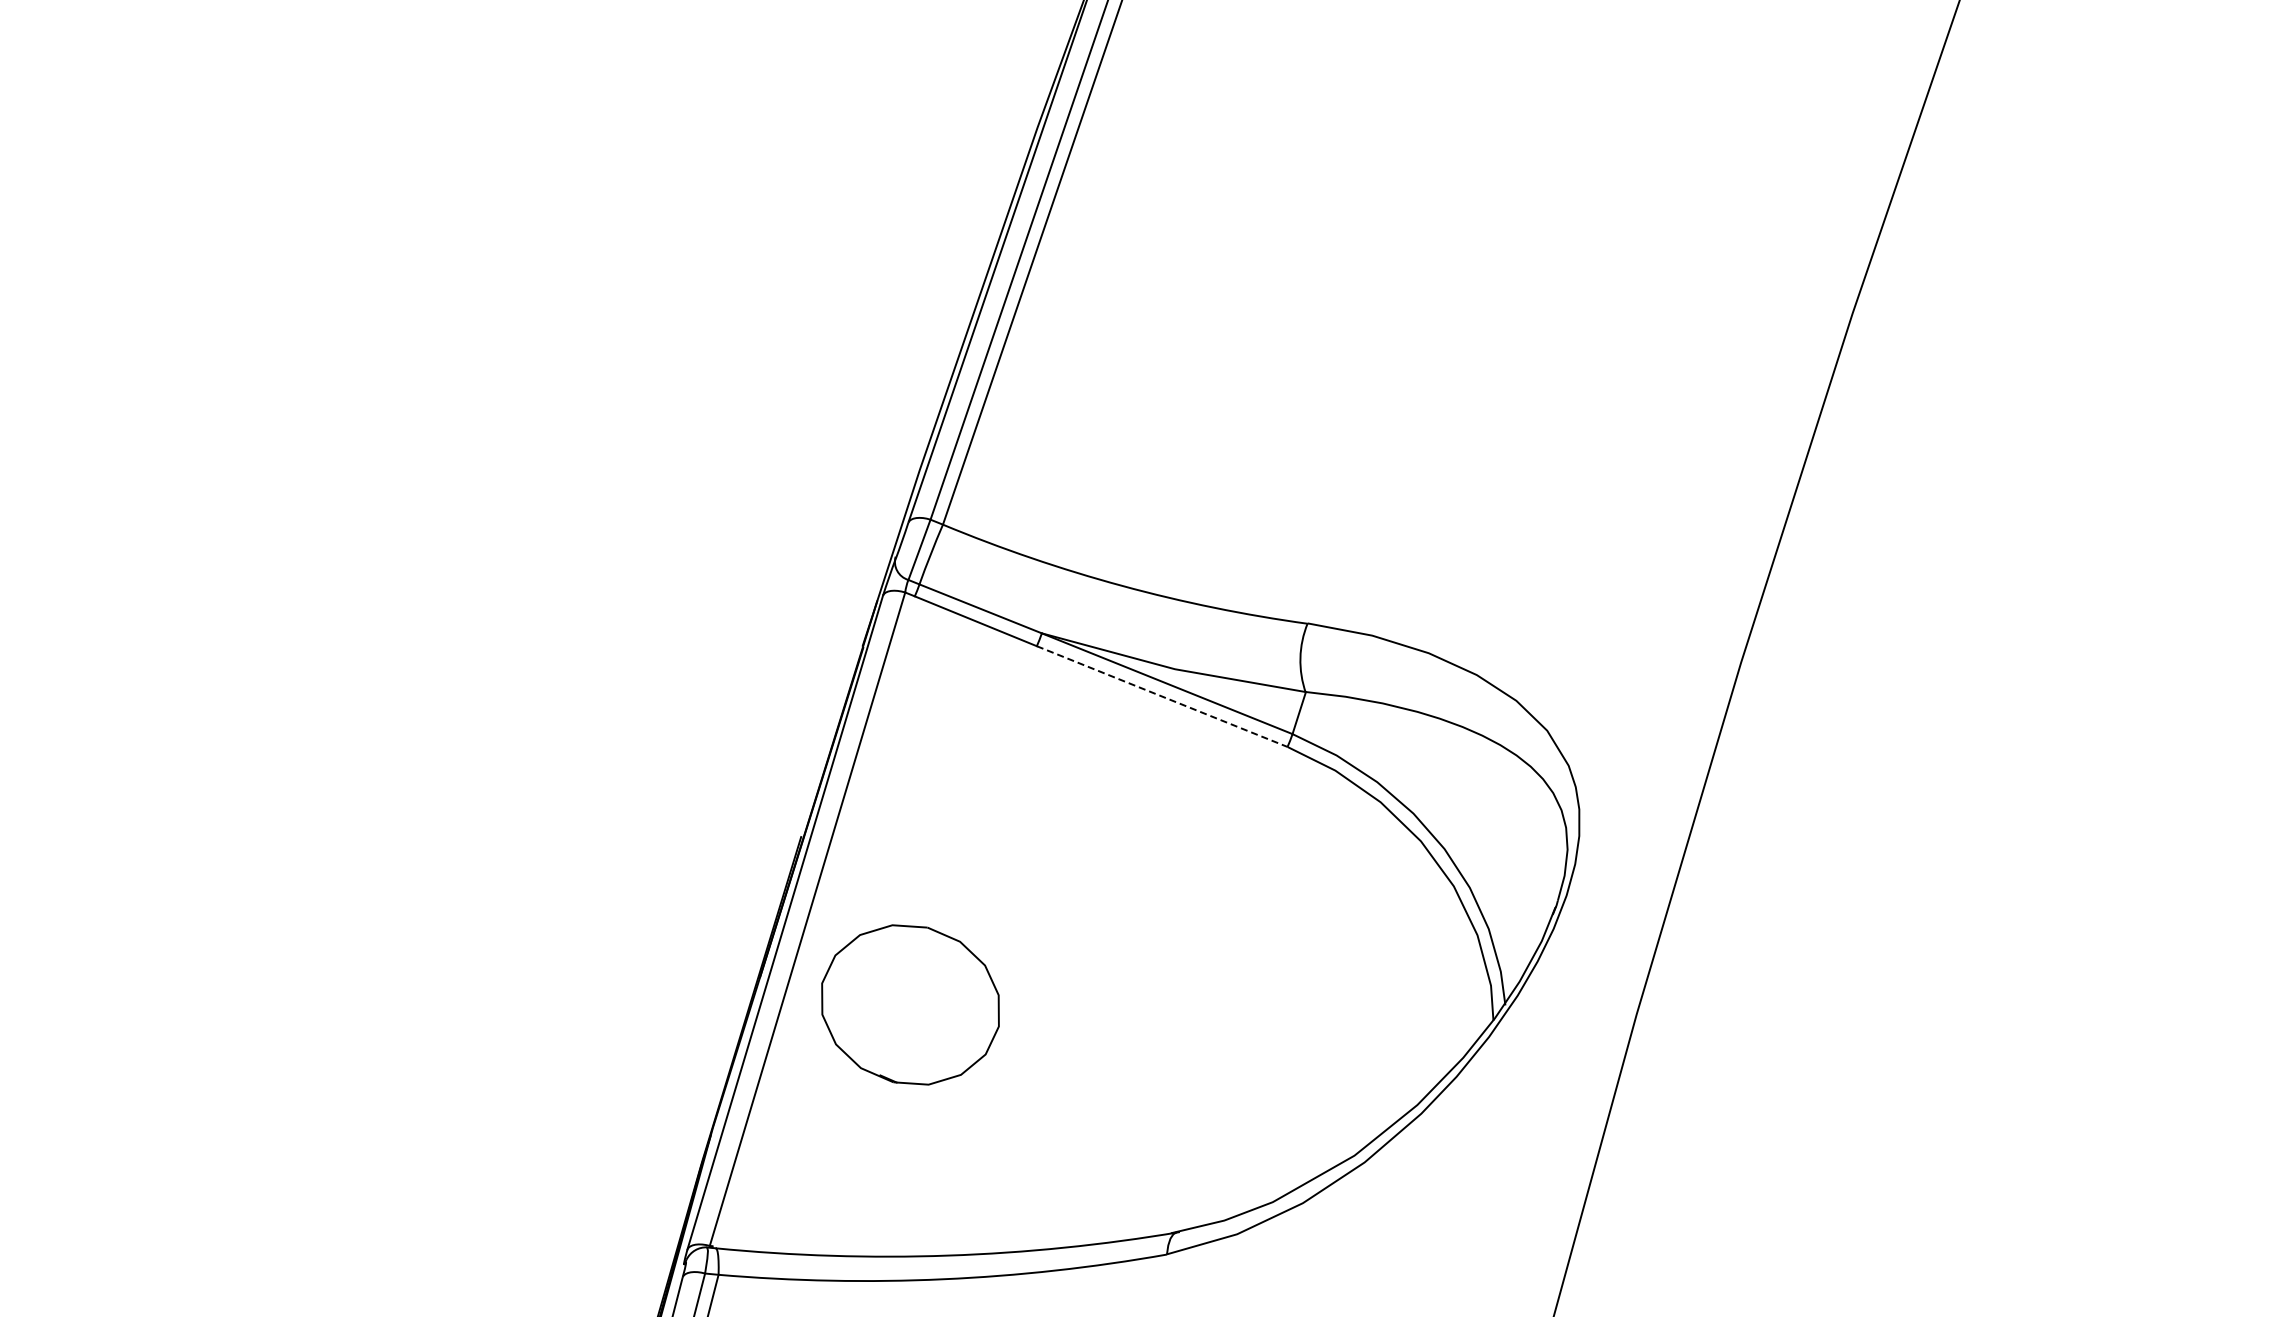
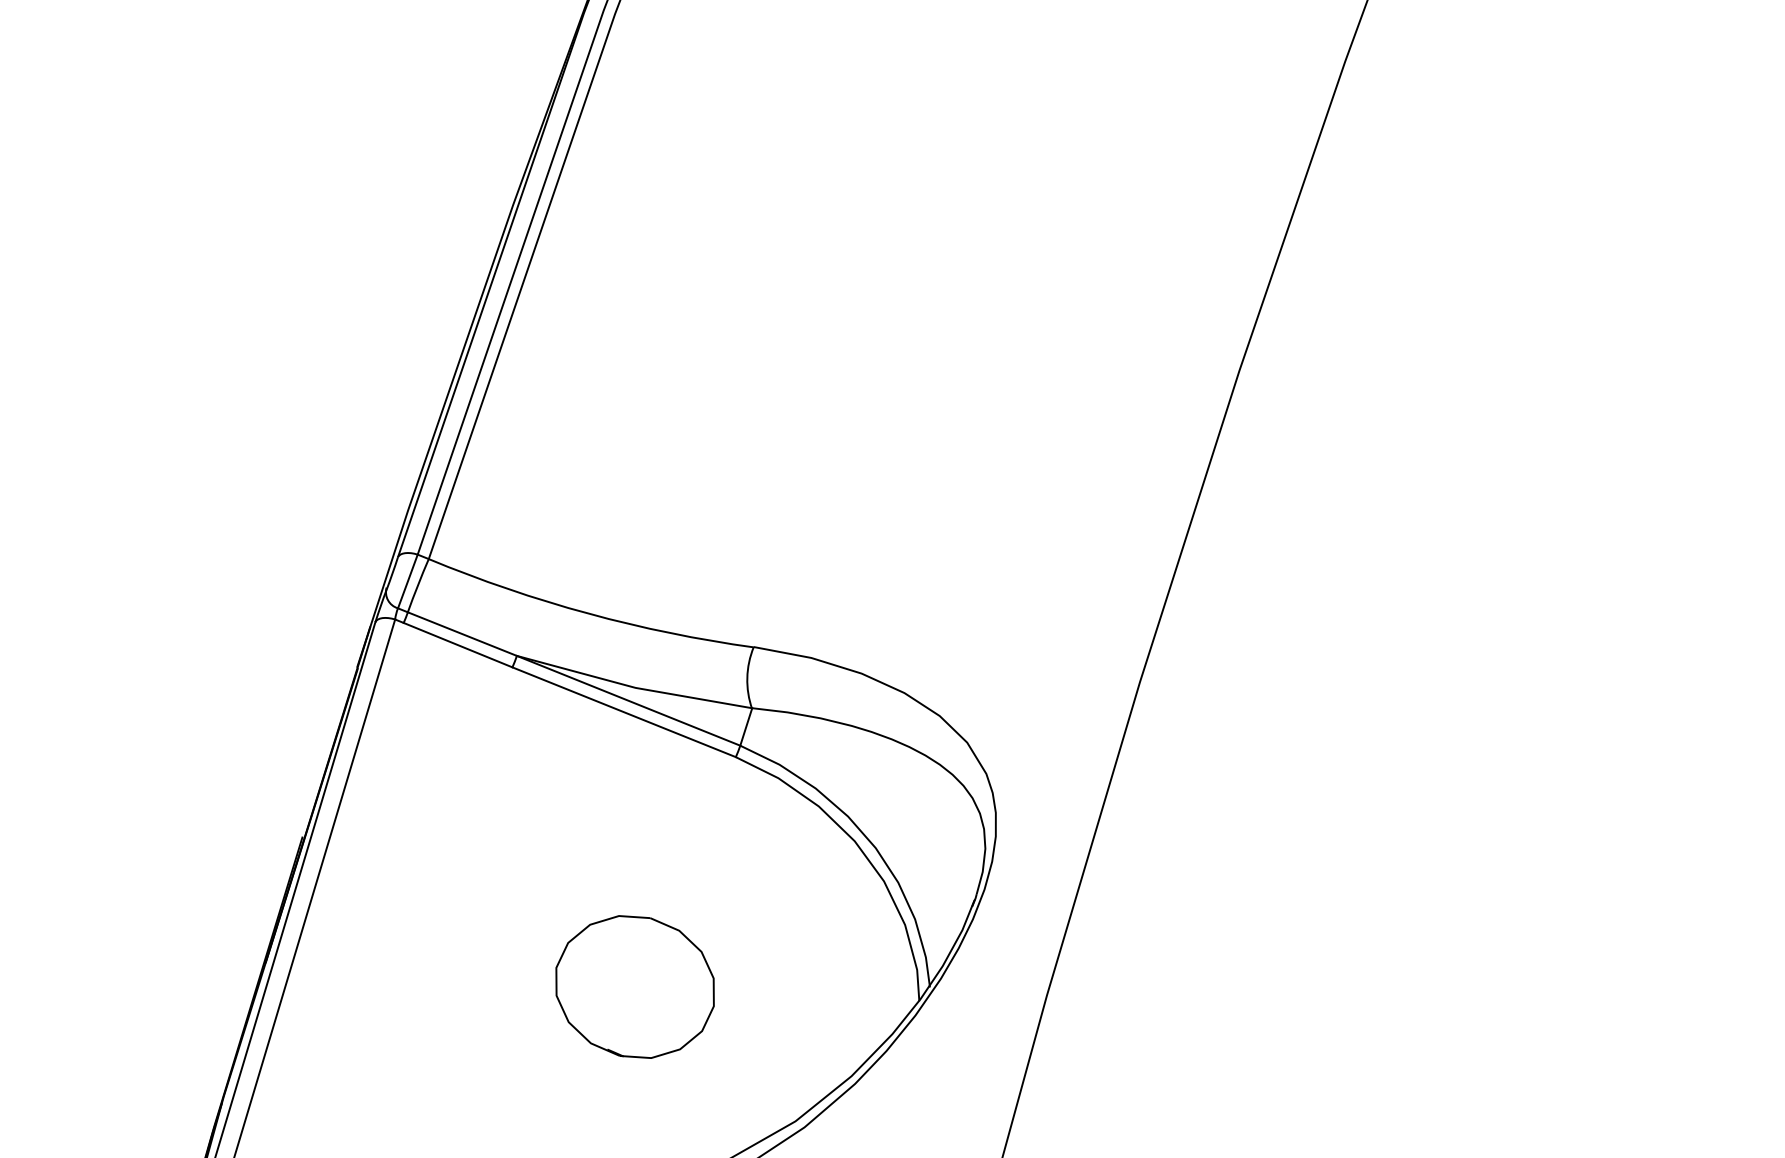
line: (1162, 696) -> (624, 712), dashed -> solid
part: (910, 1004) -> (635, 986), moved

